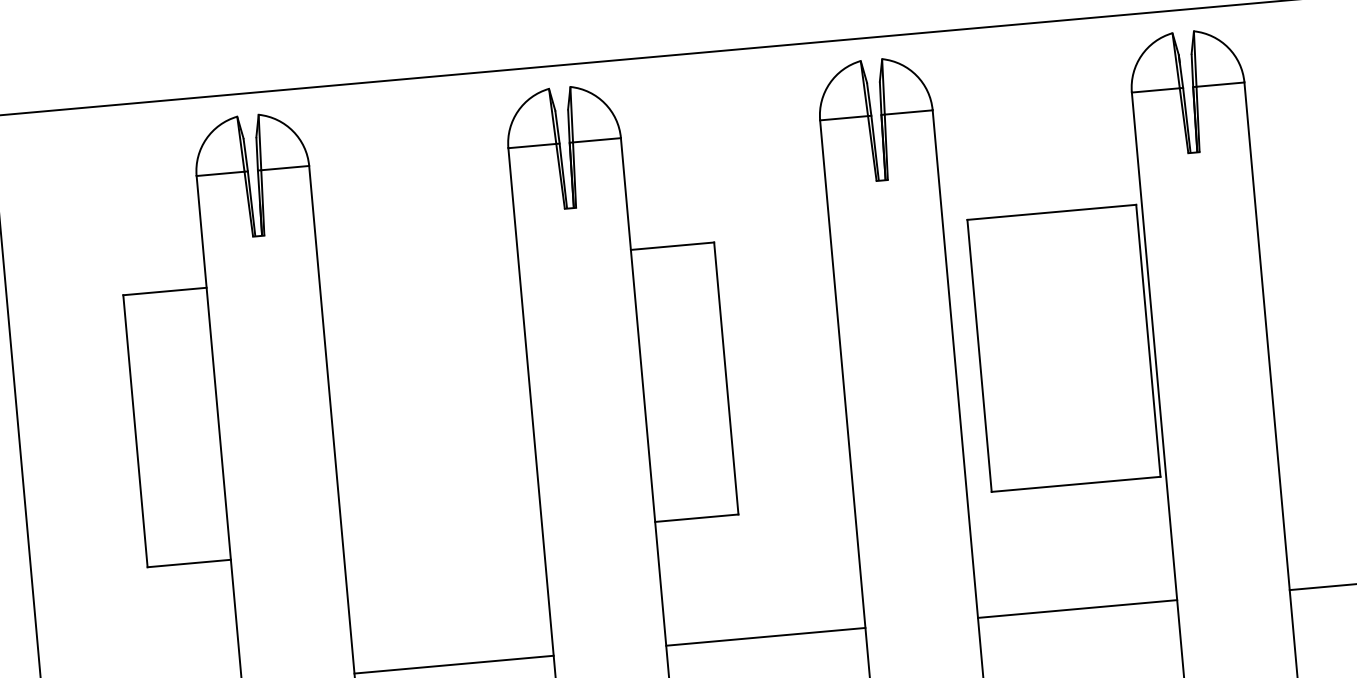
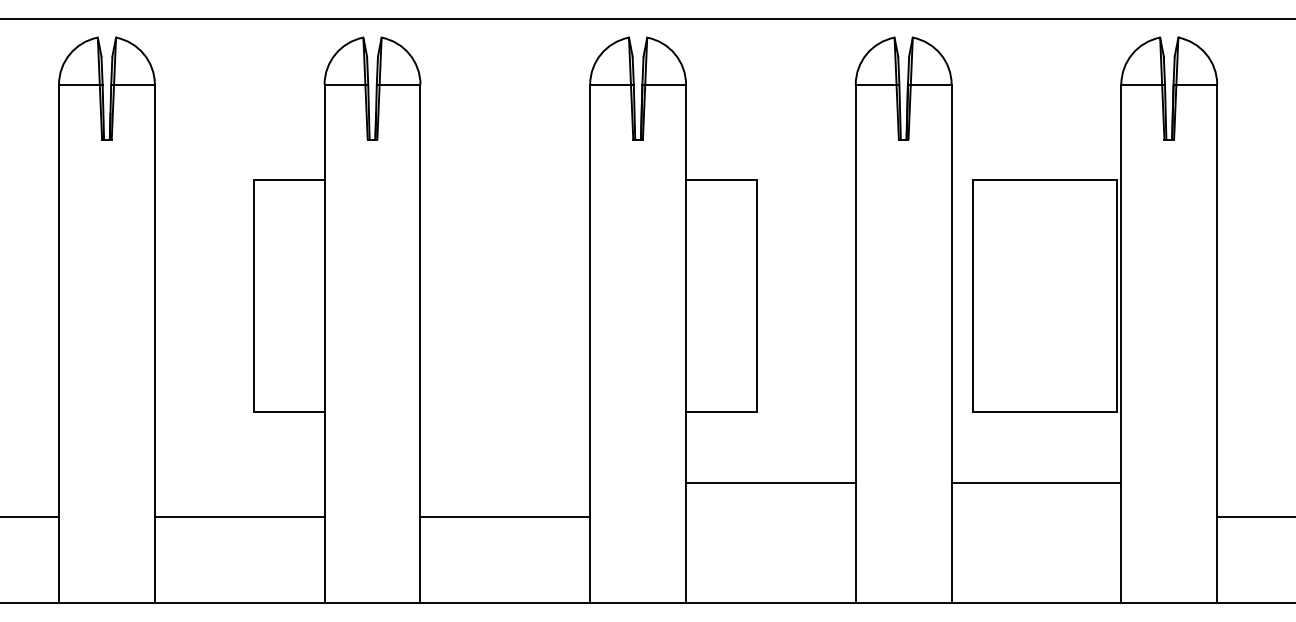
line: (1077, 609) -> (1036, 483), moved
line: (765, 637) -> (770, 483), moved

